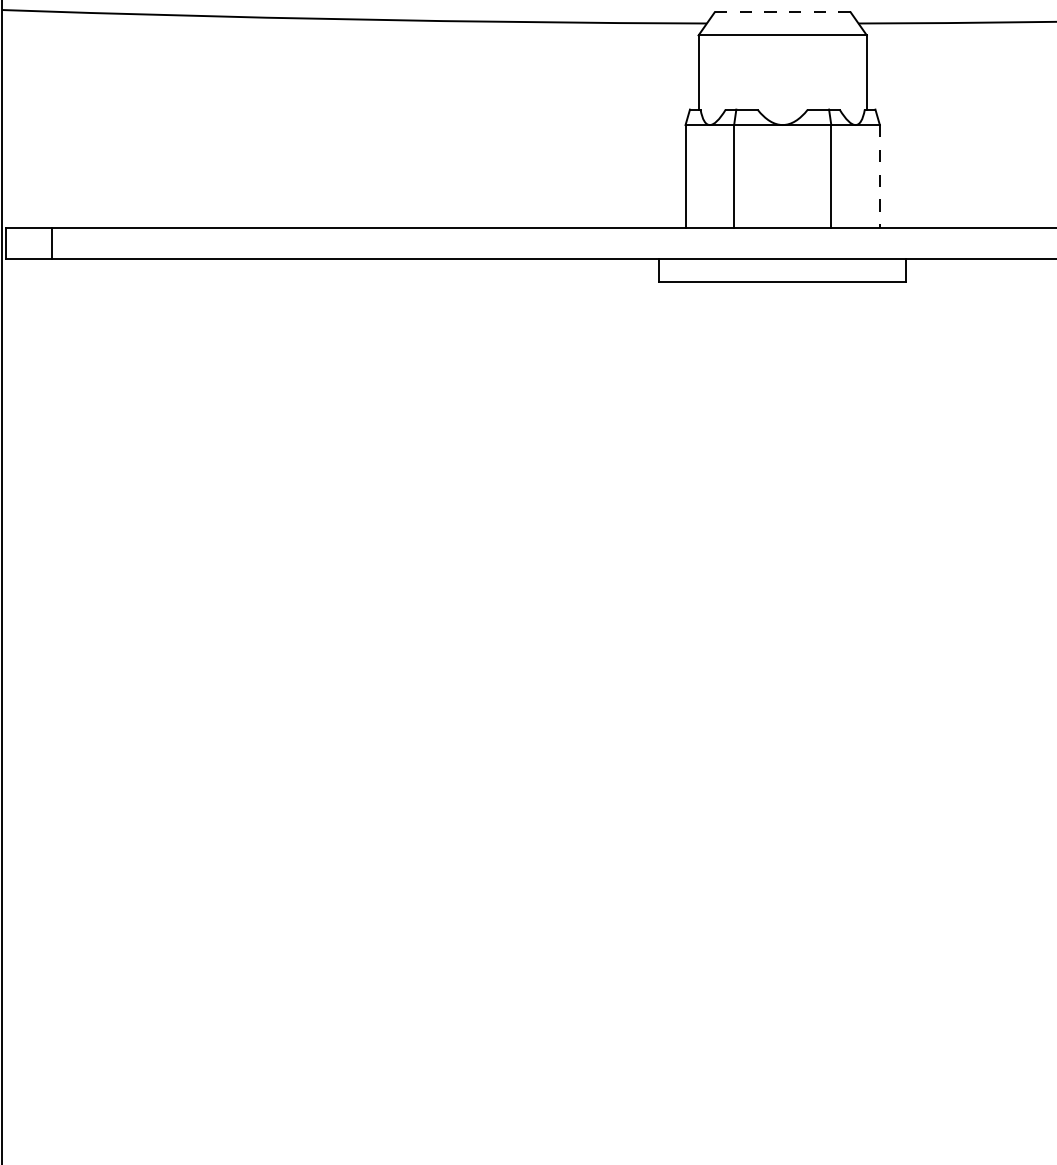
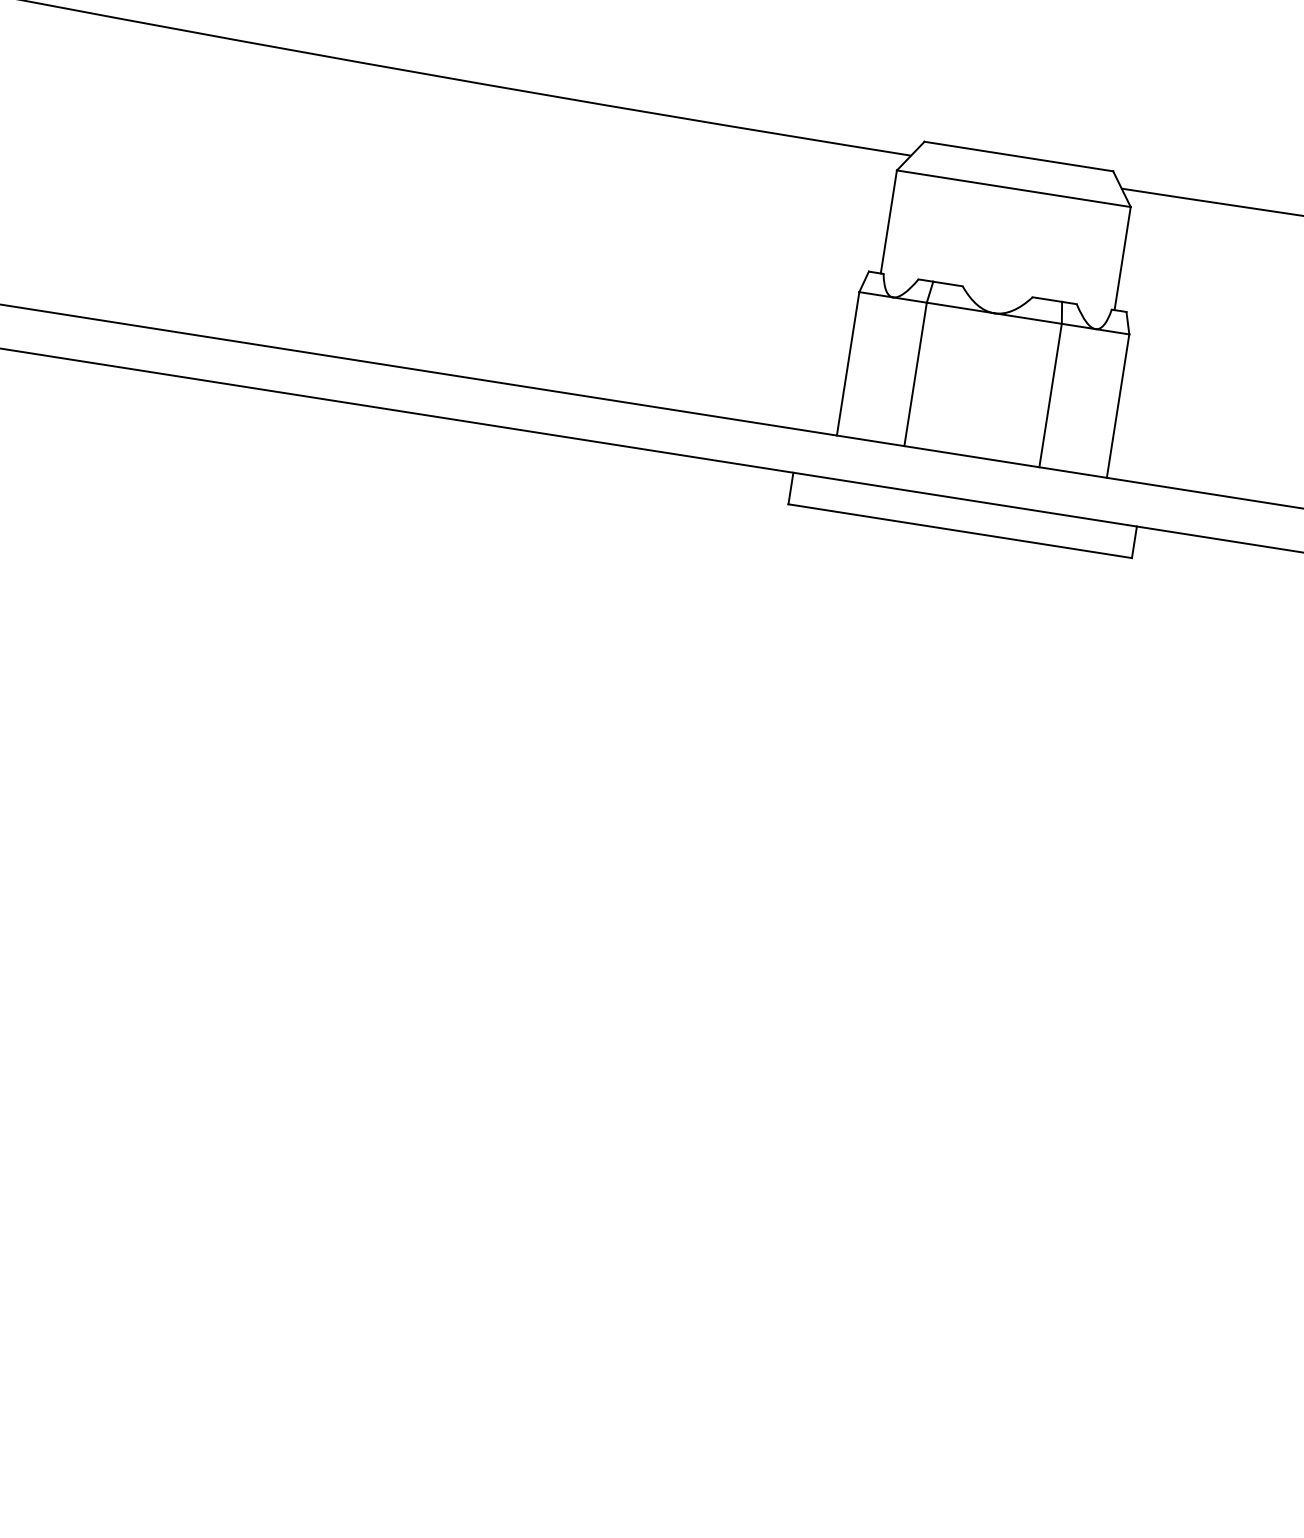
line: (782, 12) -> (1018, 156), dashed -> solid
line: (879, 176) -> (1117, 405), dashed -> solid

